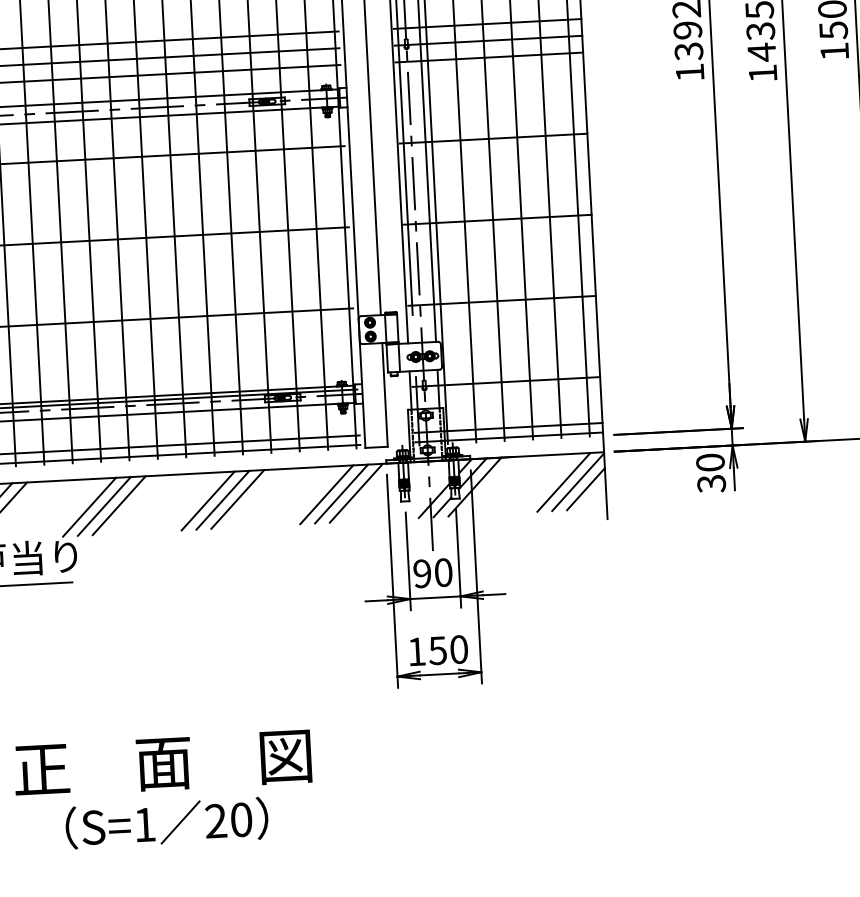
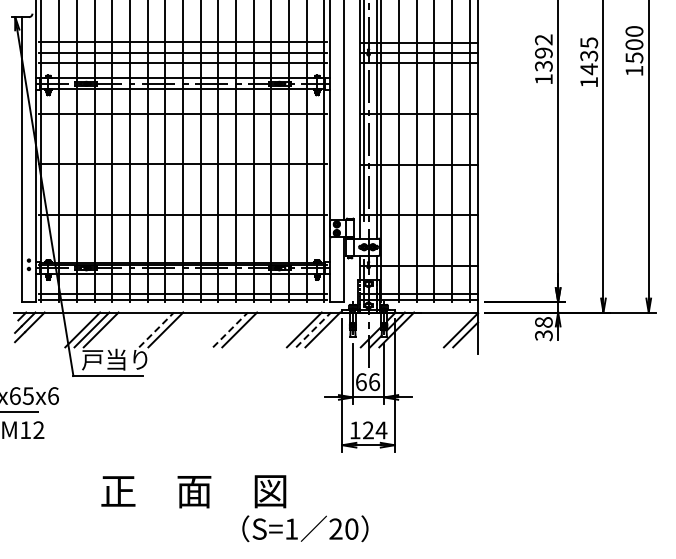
text: (709, 462) -> (543, 322), 30 -> 38
line: (562, 481) -> (451, 329), removed
line: (341, 493) -> (313, 329), solid -> dashed
line: (237, 498) -> (248, 329), removed
line: (208, 500) -> (230, 329), solid -> dashed
line: (118, 505) -> (174, 329), removed
line: (89, 506) -> (156, 329), solid -> dashed
text: (432, 573) -> (367, 382), 90 -> 66
text: (447, 650) -> (374, 430), 150 -> 124
text: (167, 822) -> (305, 528), moved

